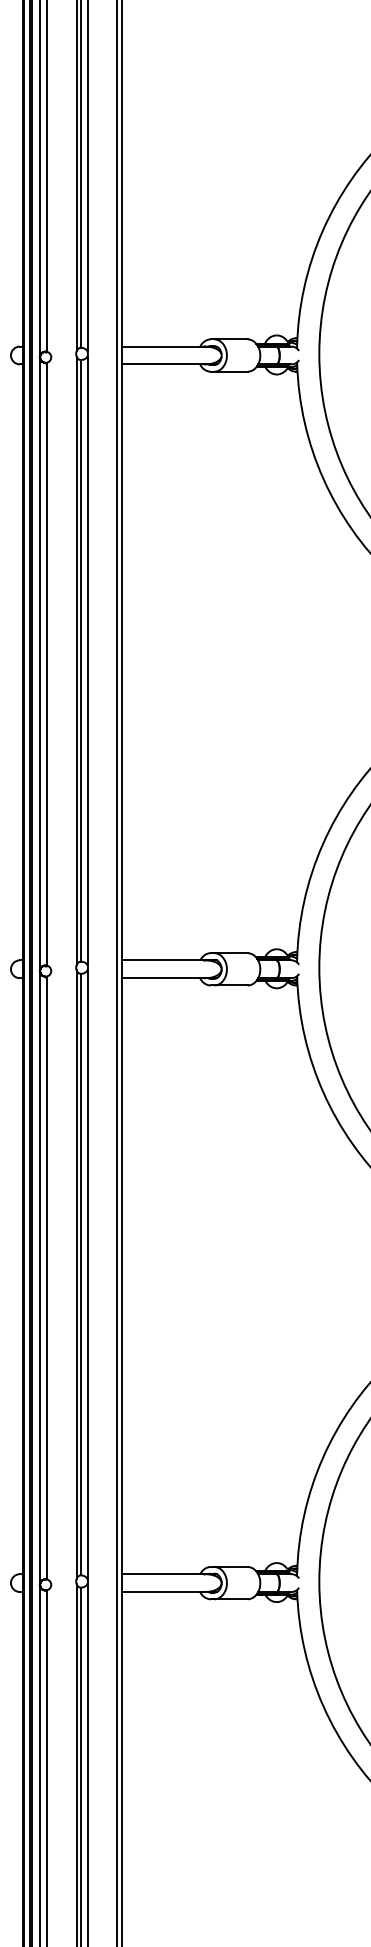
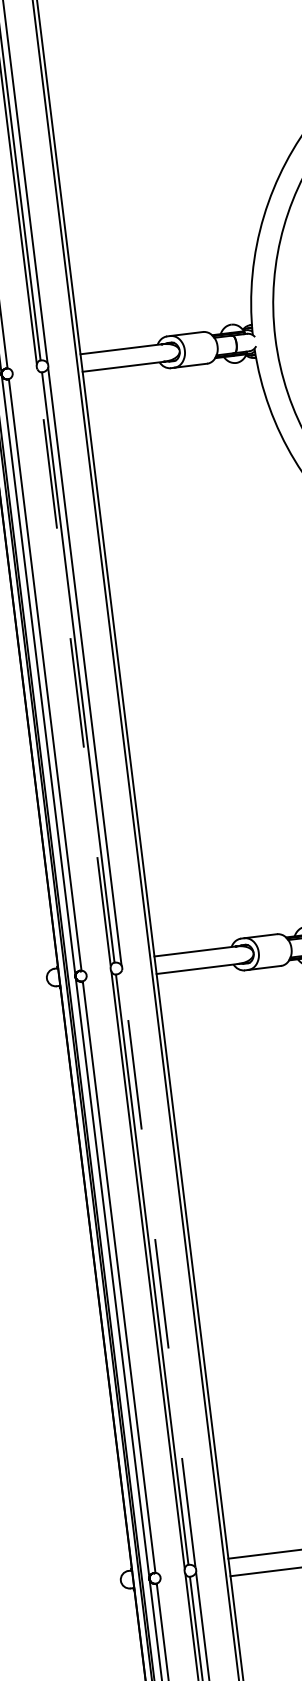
line: (76, 660) -> (74, 667), solid -> dashed
line: (87, 1274) -> (158, 1268), solid -> dashed

